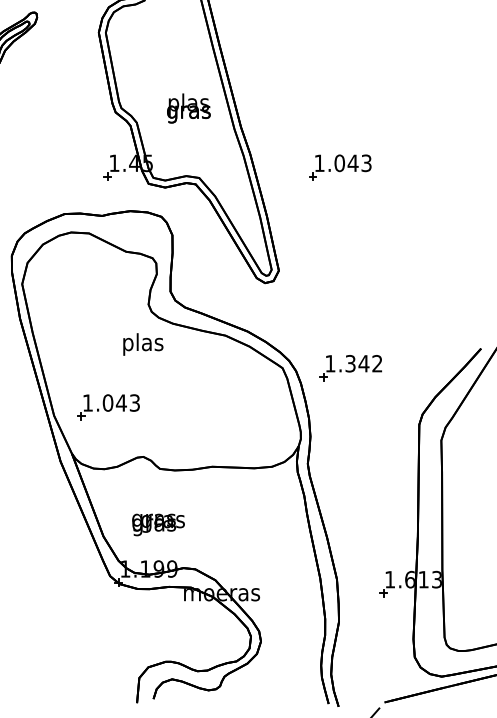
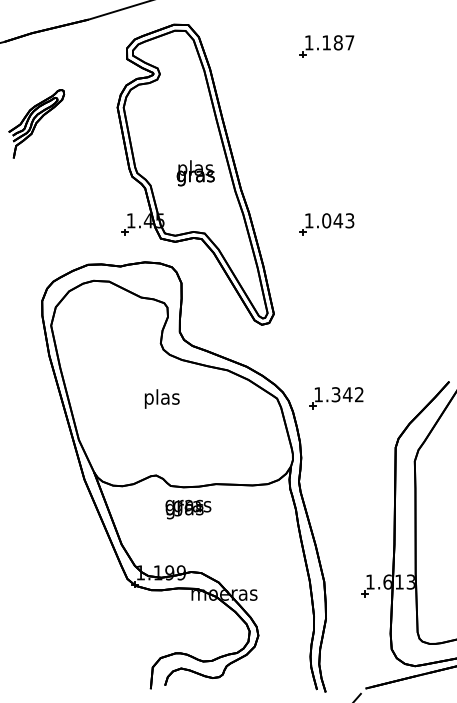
text: (142, 343) -> (161, 398), moved
part: (107, 407) -> (125, 432), removed
text: (158, 524) -> (188, 509), moved

